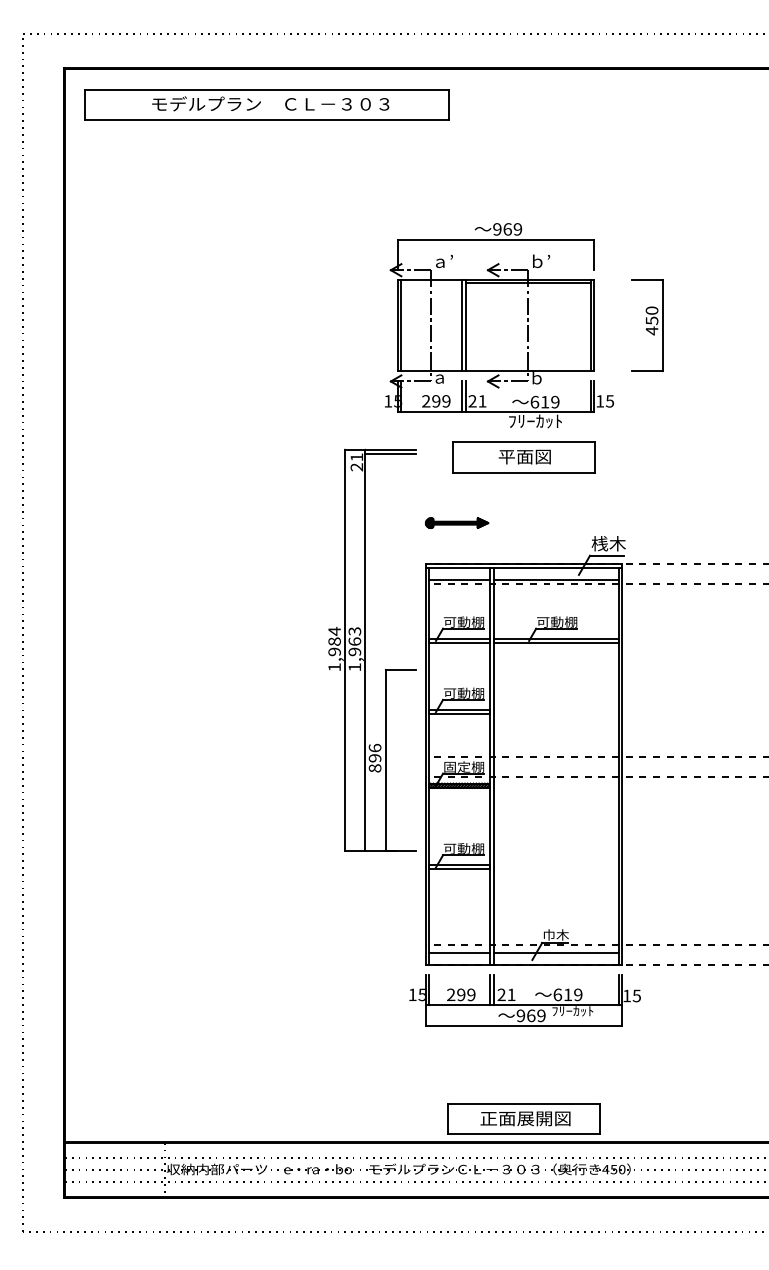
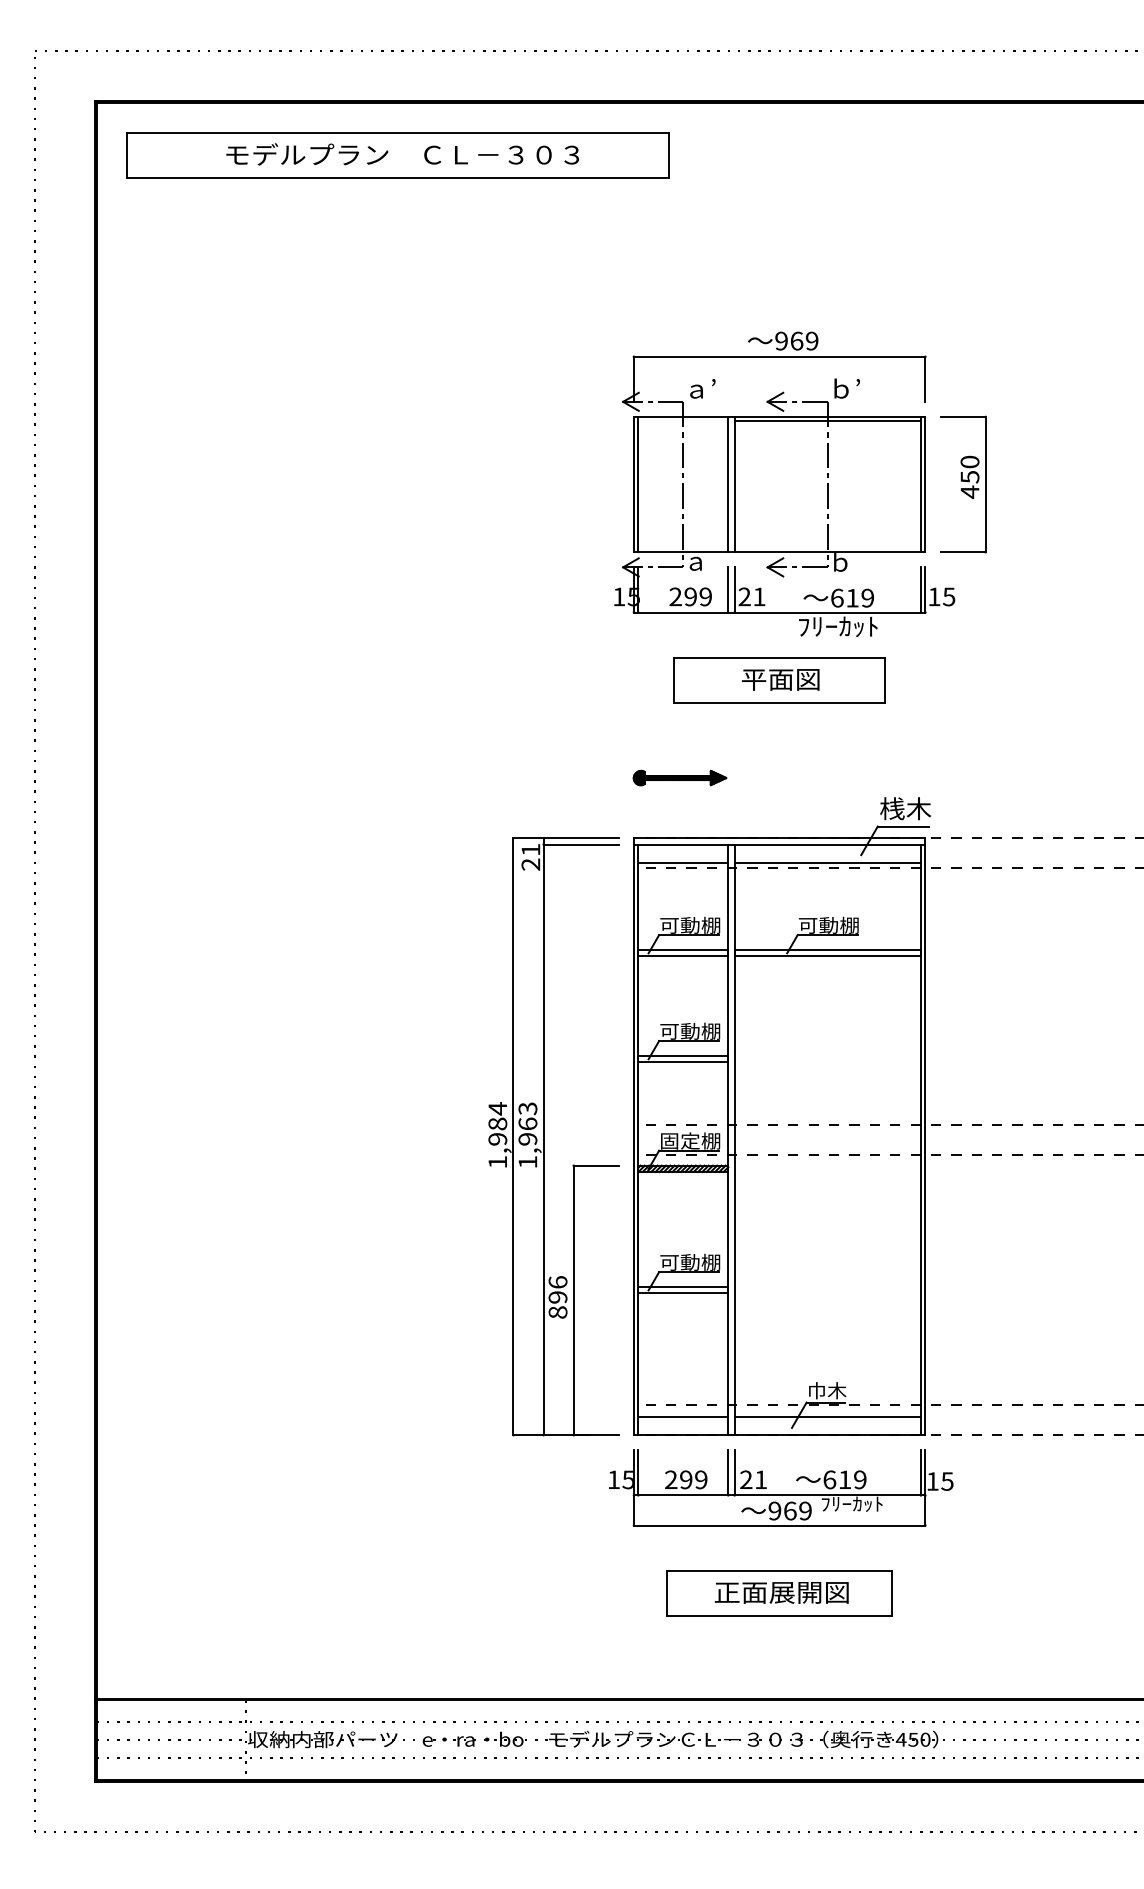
part: (499, 325) -> (784, 484), moved
part: (365, 649) -> (543, 1135), moved
part: (523, 1118) -> (778, 1592), moved

